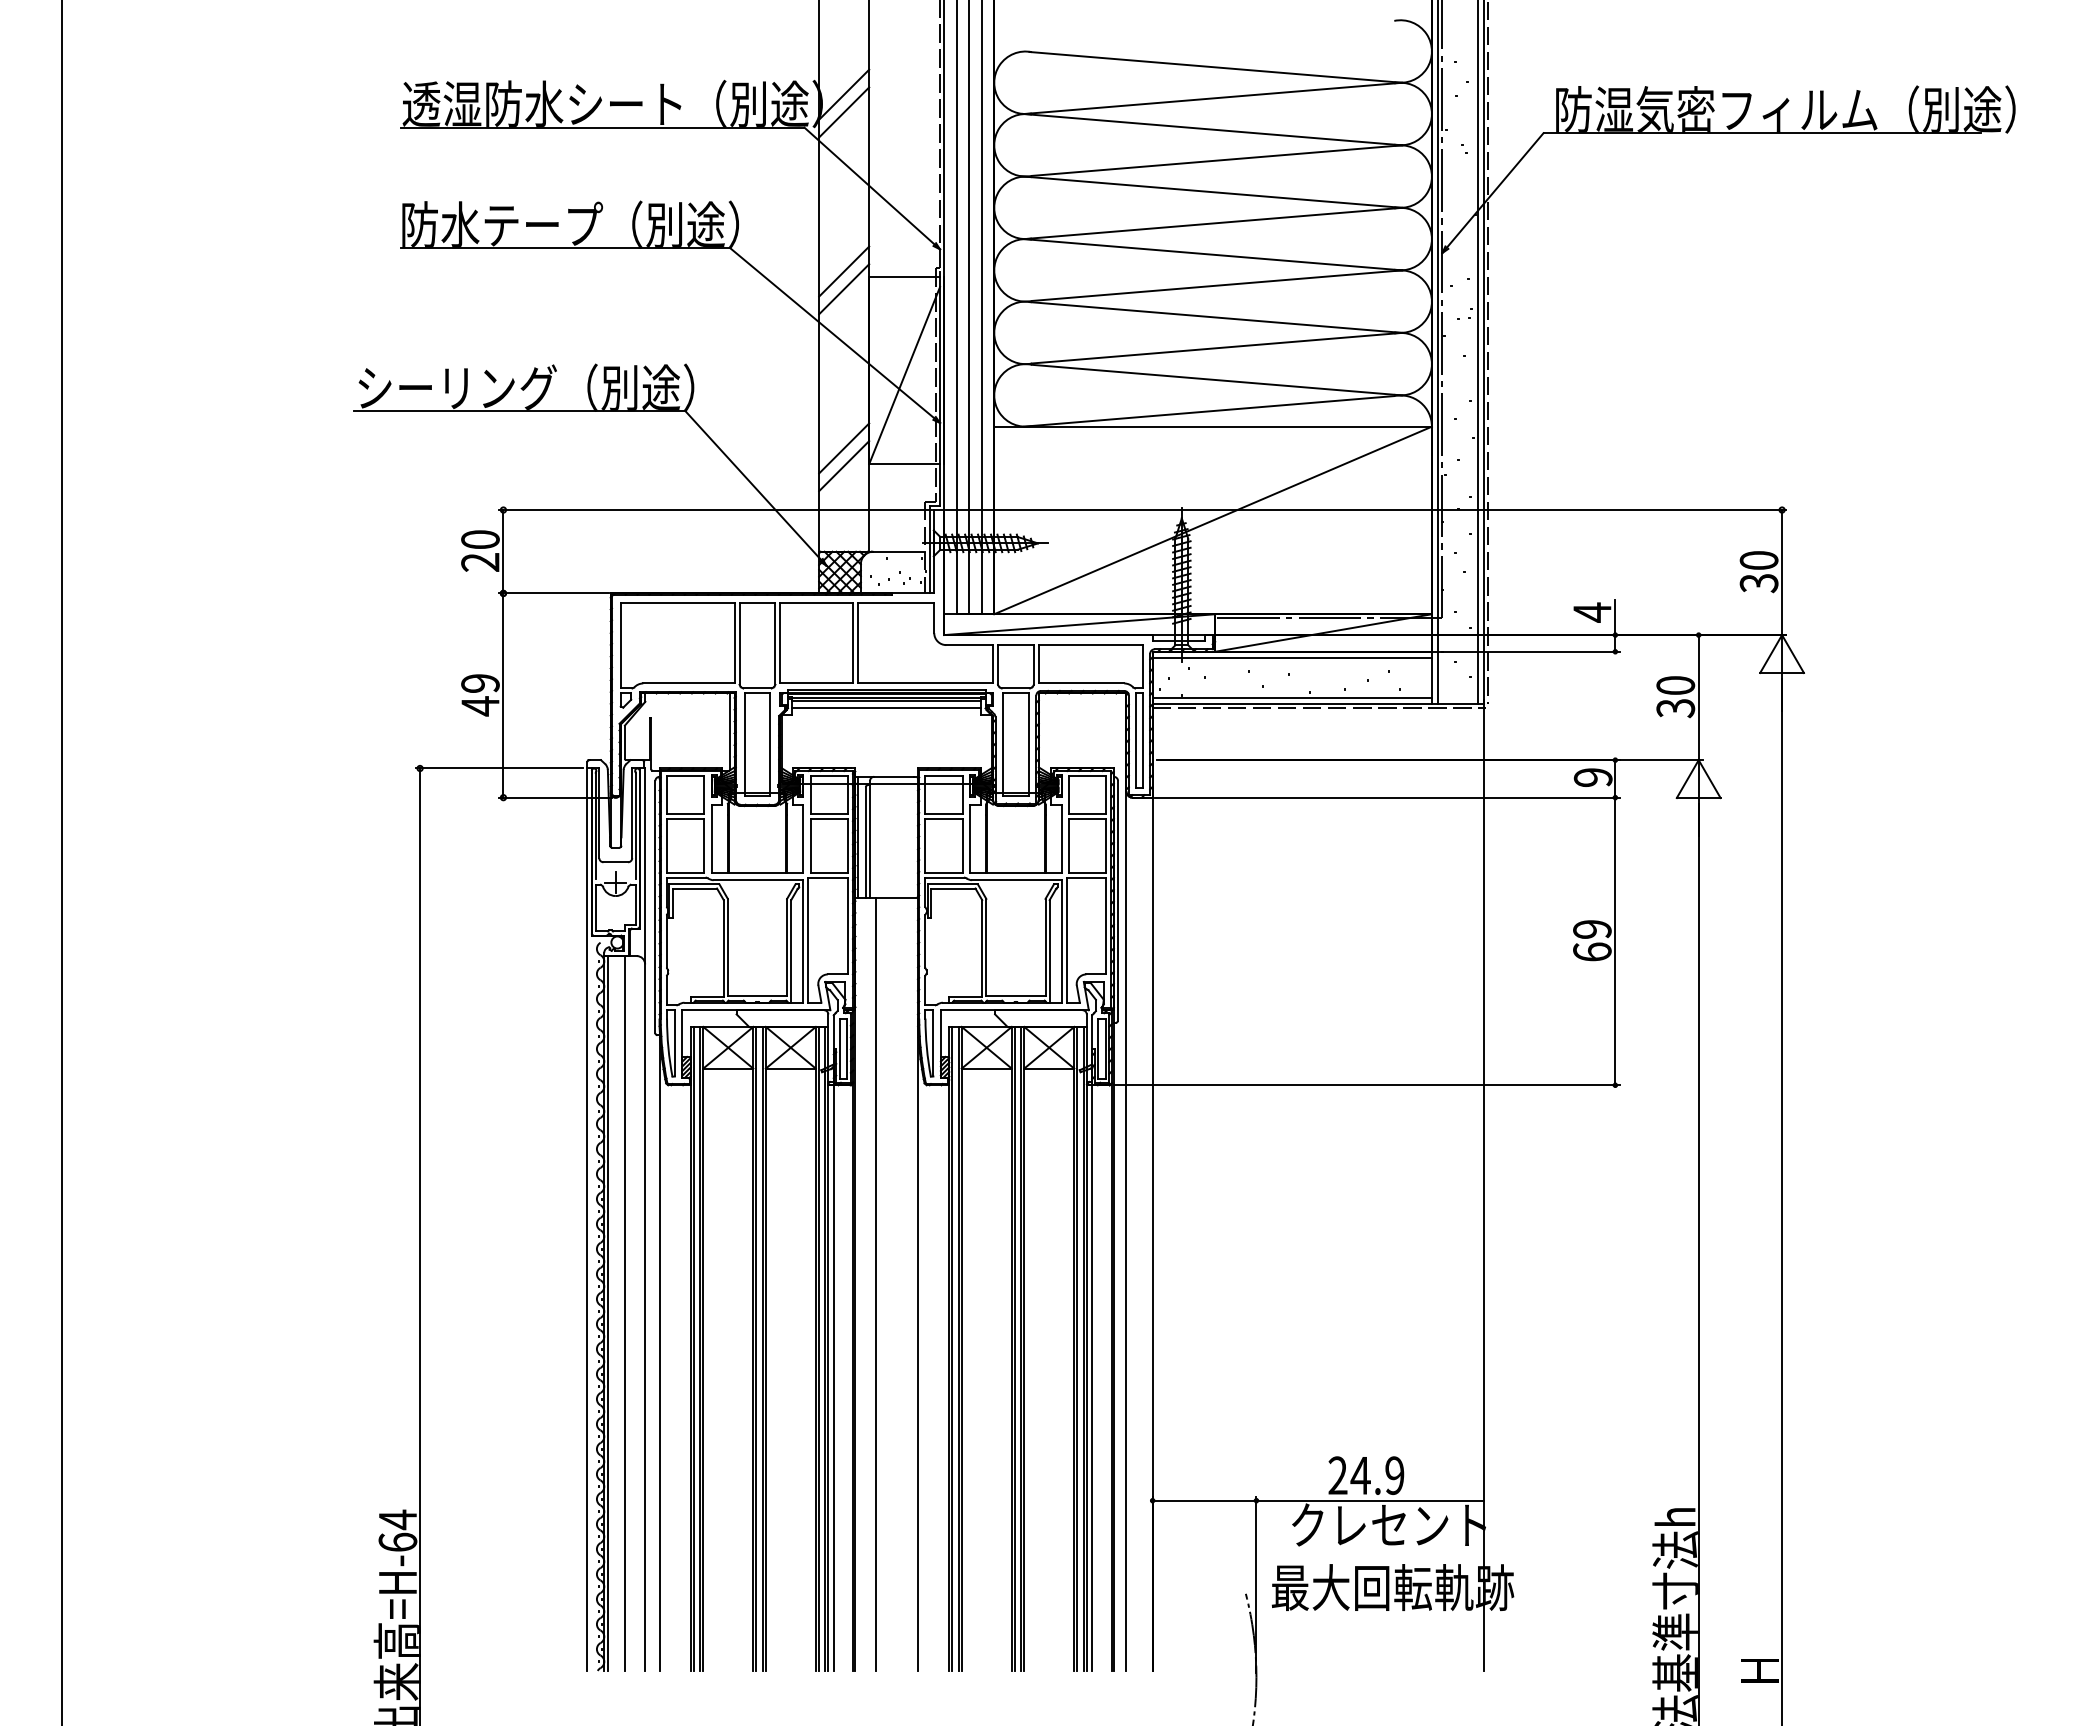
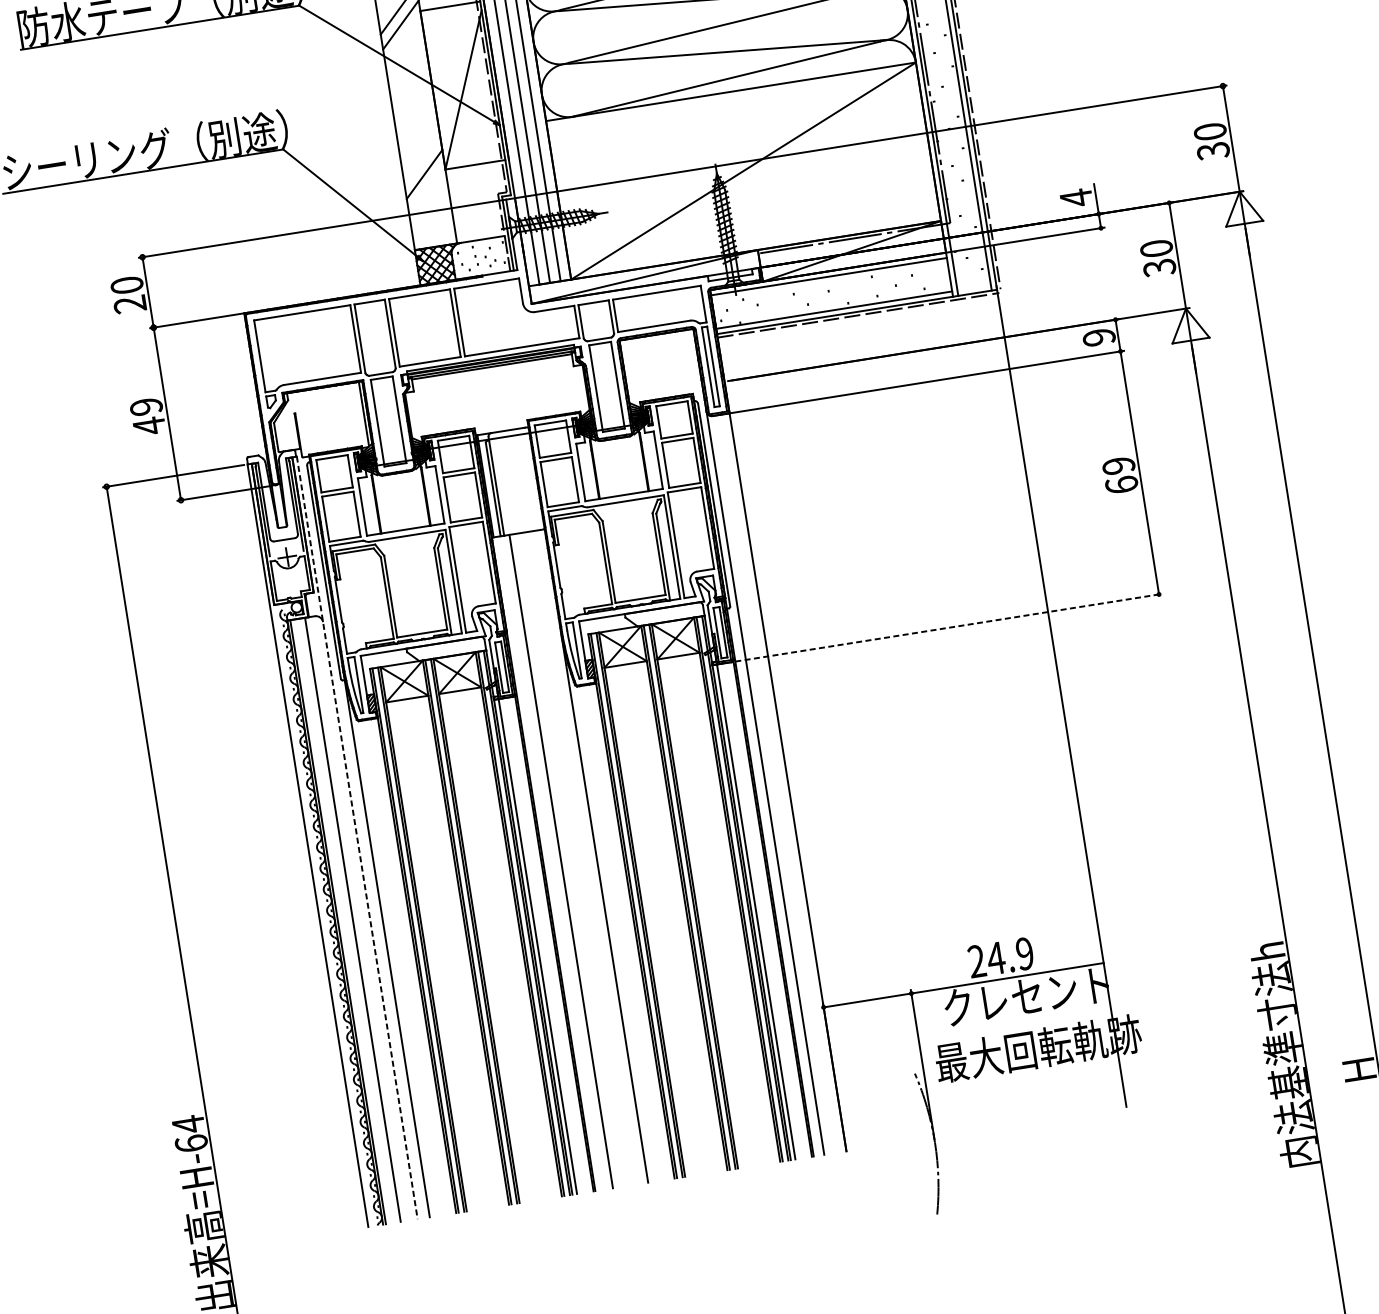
line: (844, 448) -> (422, 159), removed
line: (886, 708) -> (492, 373), removed
line: (1366, 1085) -> (948, 627), solid -> dashed
line: (645, 1220) -> (357, 838), solid -> dashed

